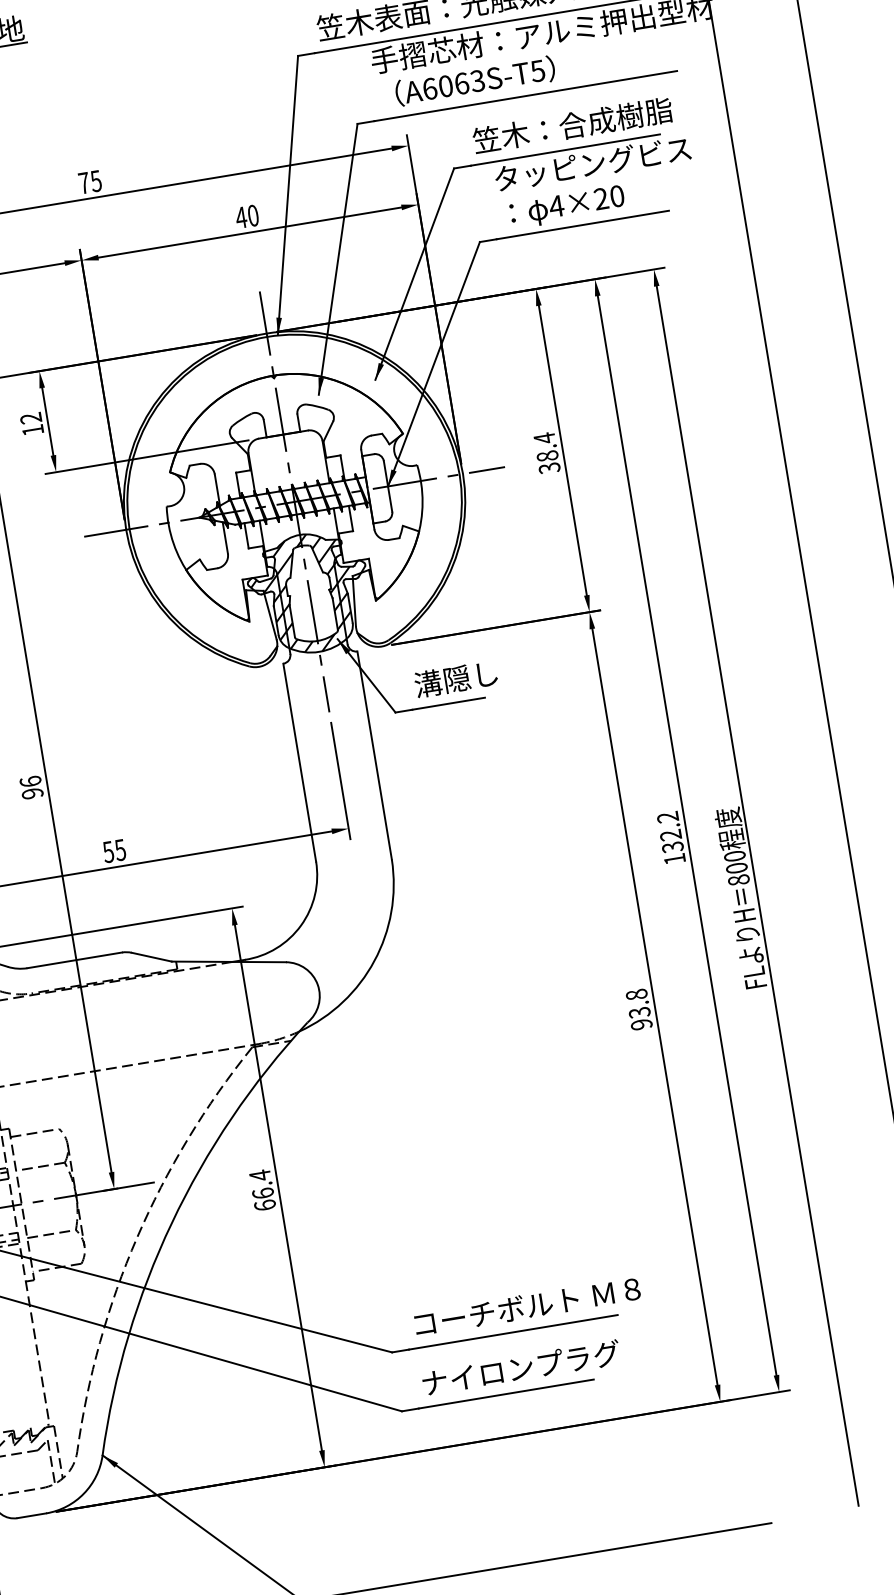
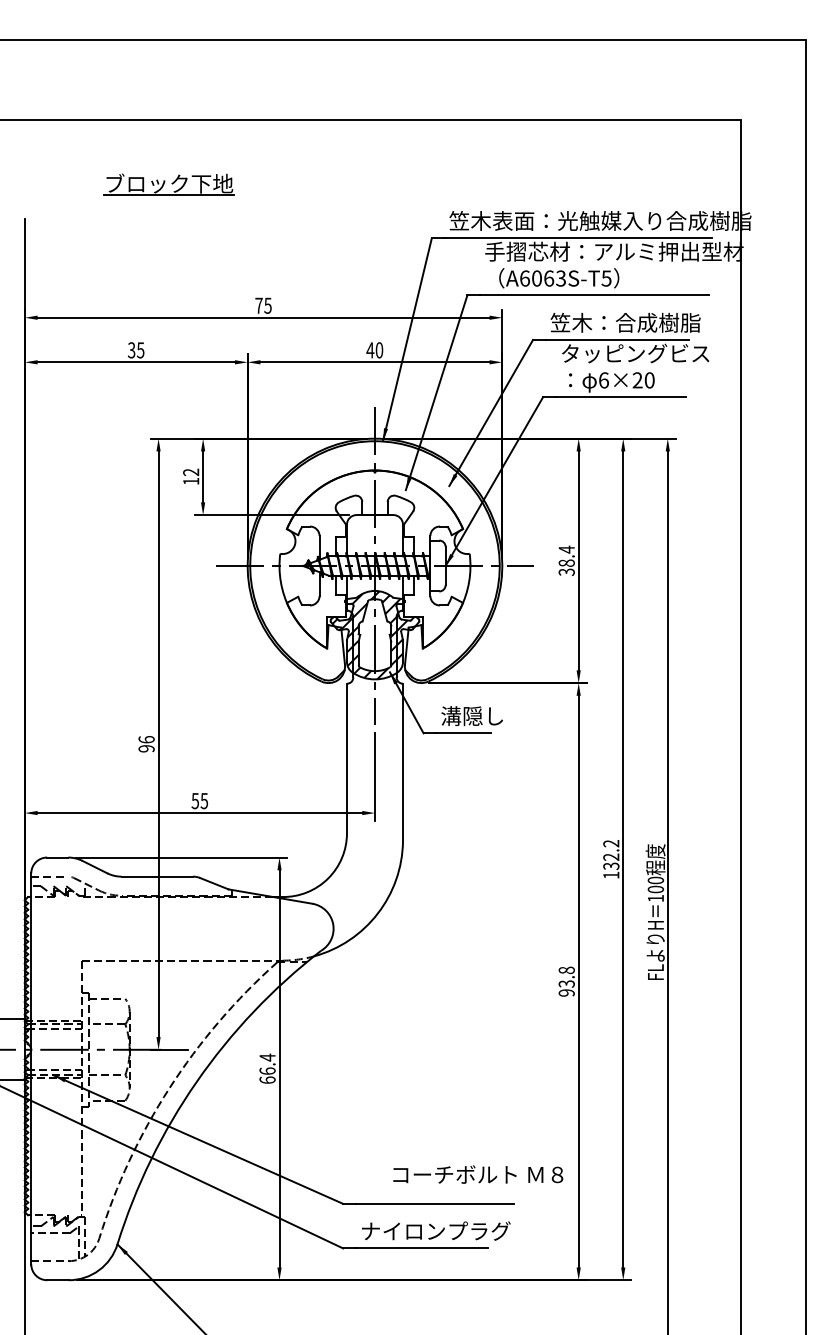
text: (556, 206) -> (603, 380), 4×20 -> 6×20
text: (738, 880) -> (655, 898), 800 -> 100
text: (527, 1306) -> (478, 1174), moved

